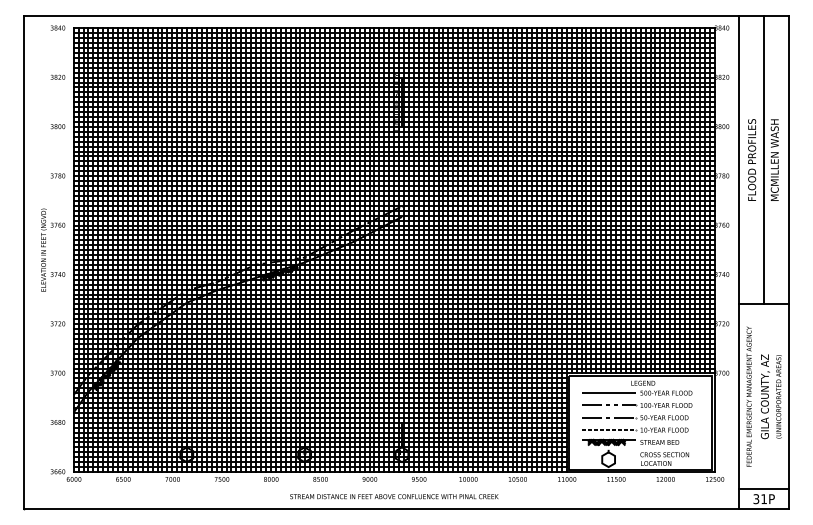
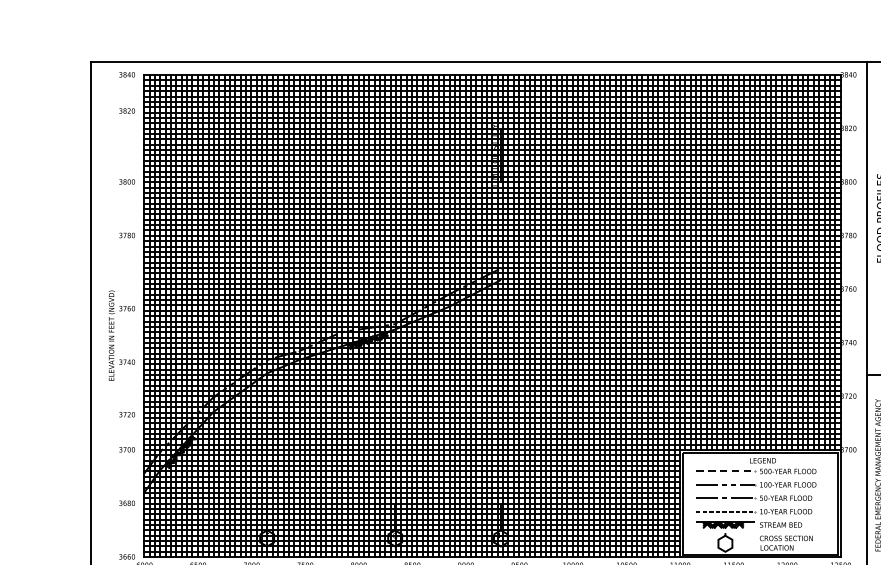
text: (57, 76) -> (126, 110), moved
text: (53, 249) -> (122, 334), moved
text: (58, 323) -> (127, 414), moved
line: (609, 393) -> (726, 471), solid -> dashed

